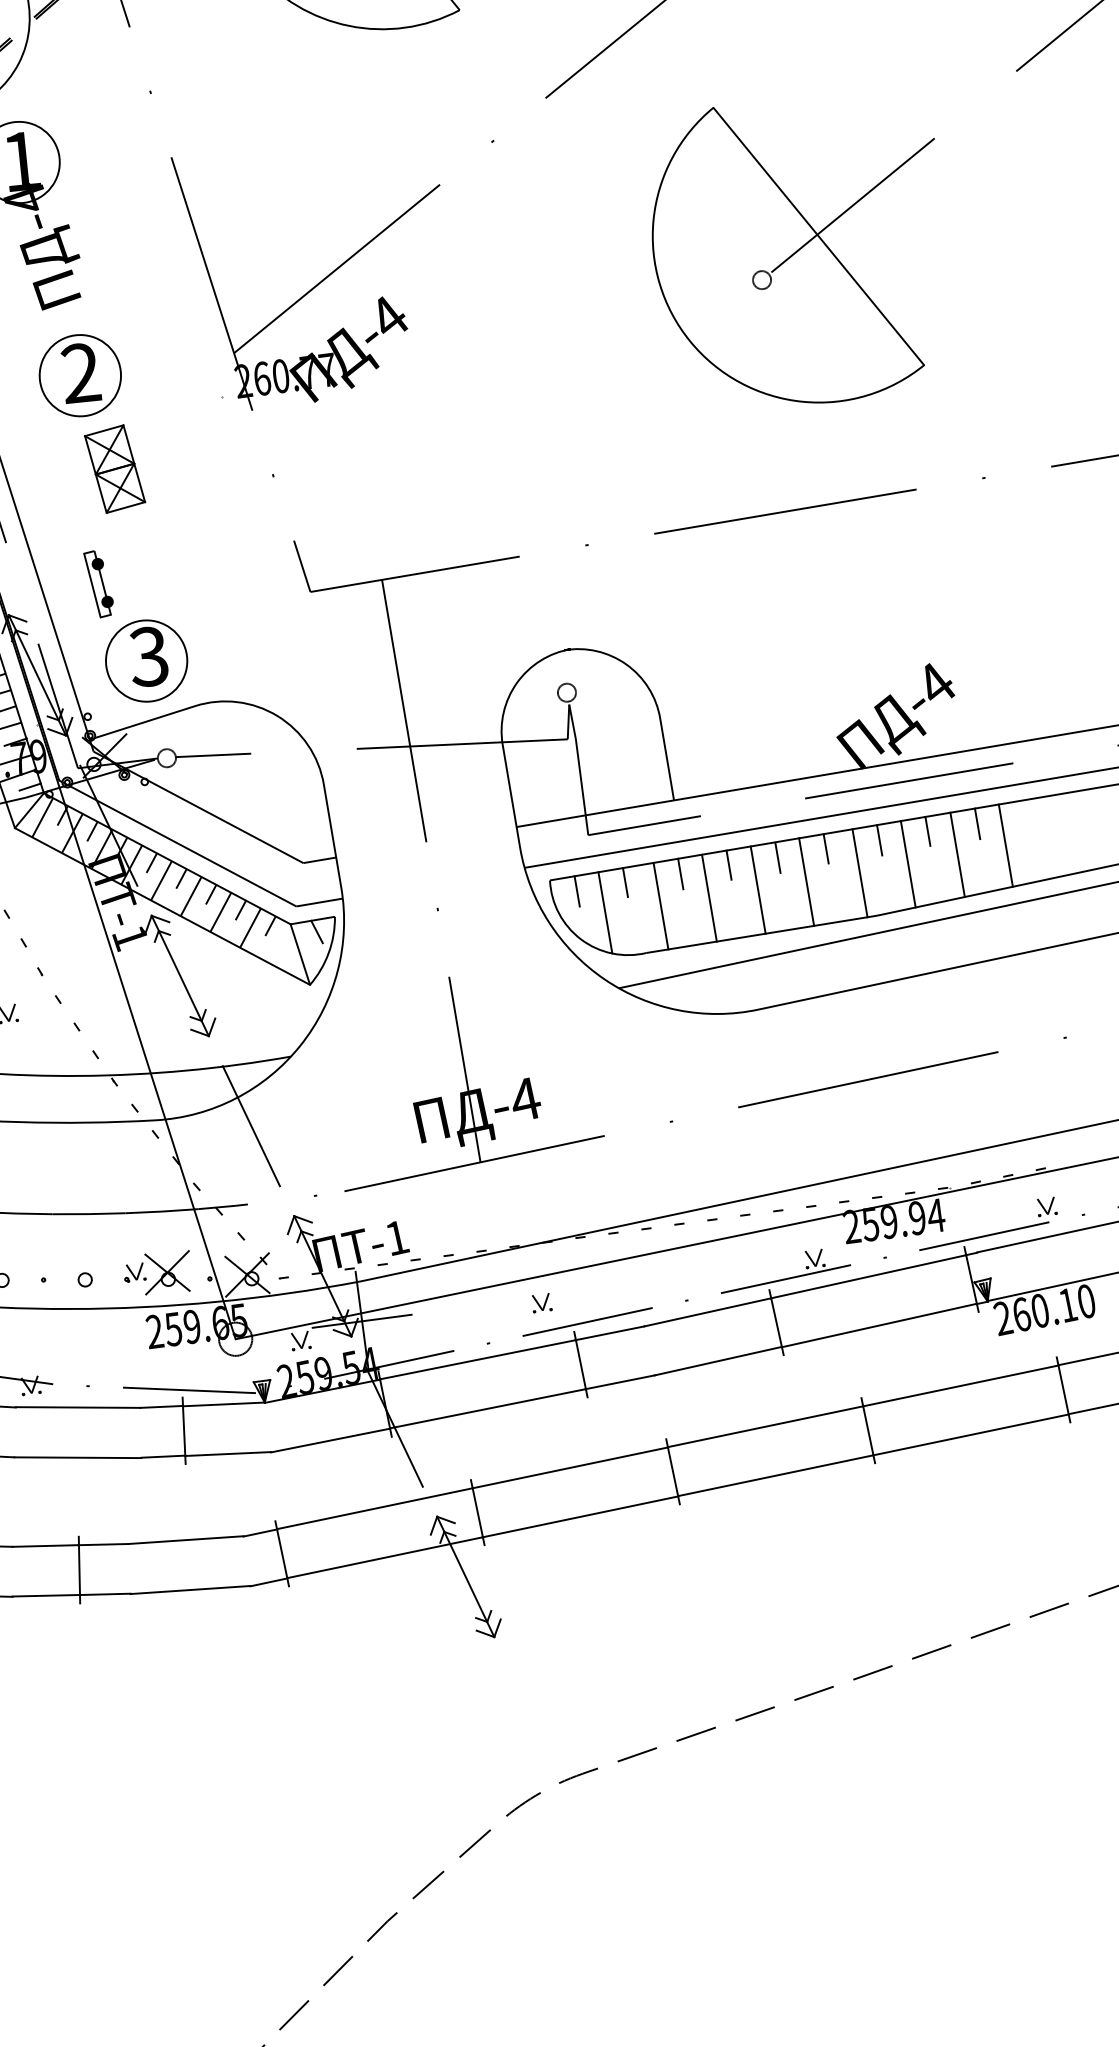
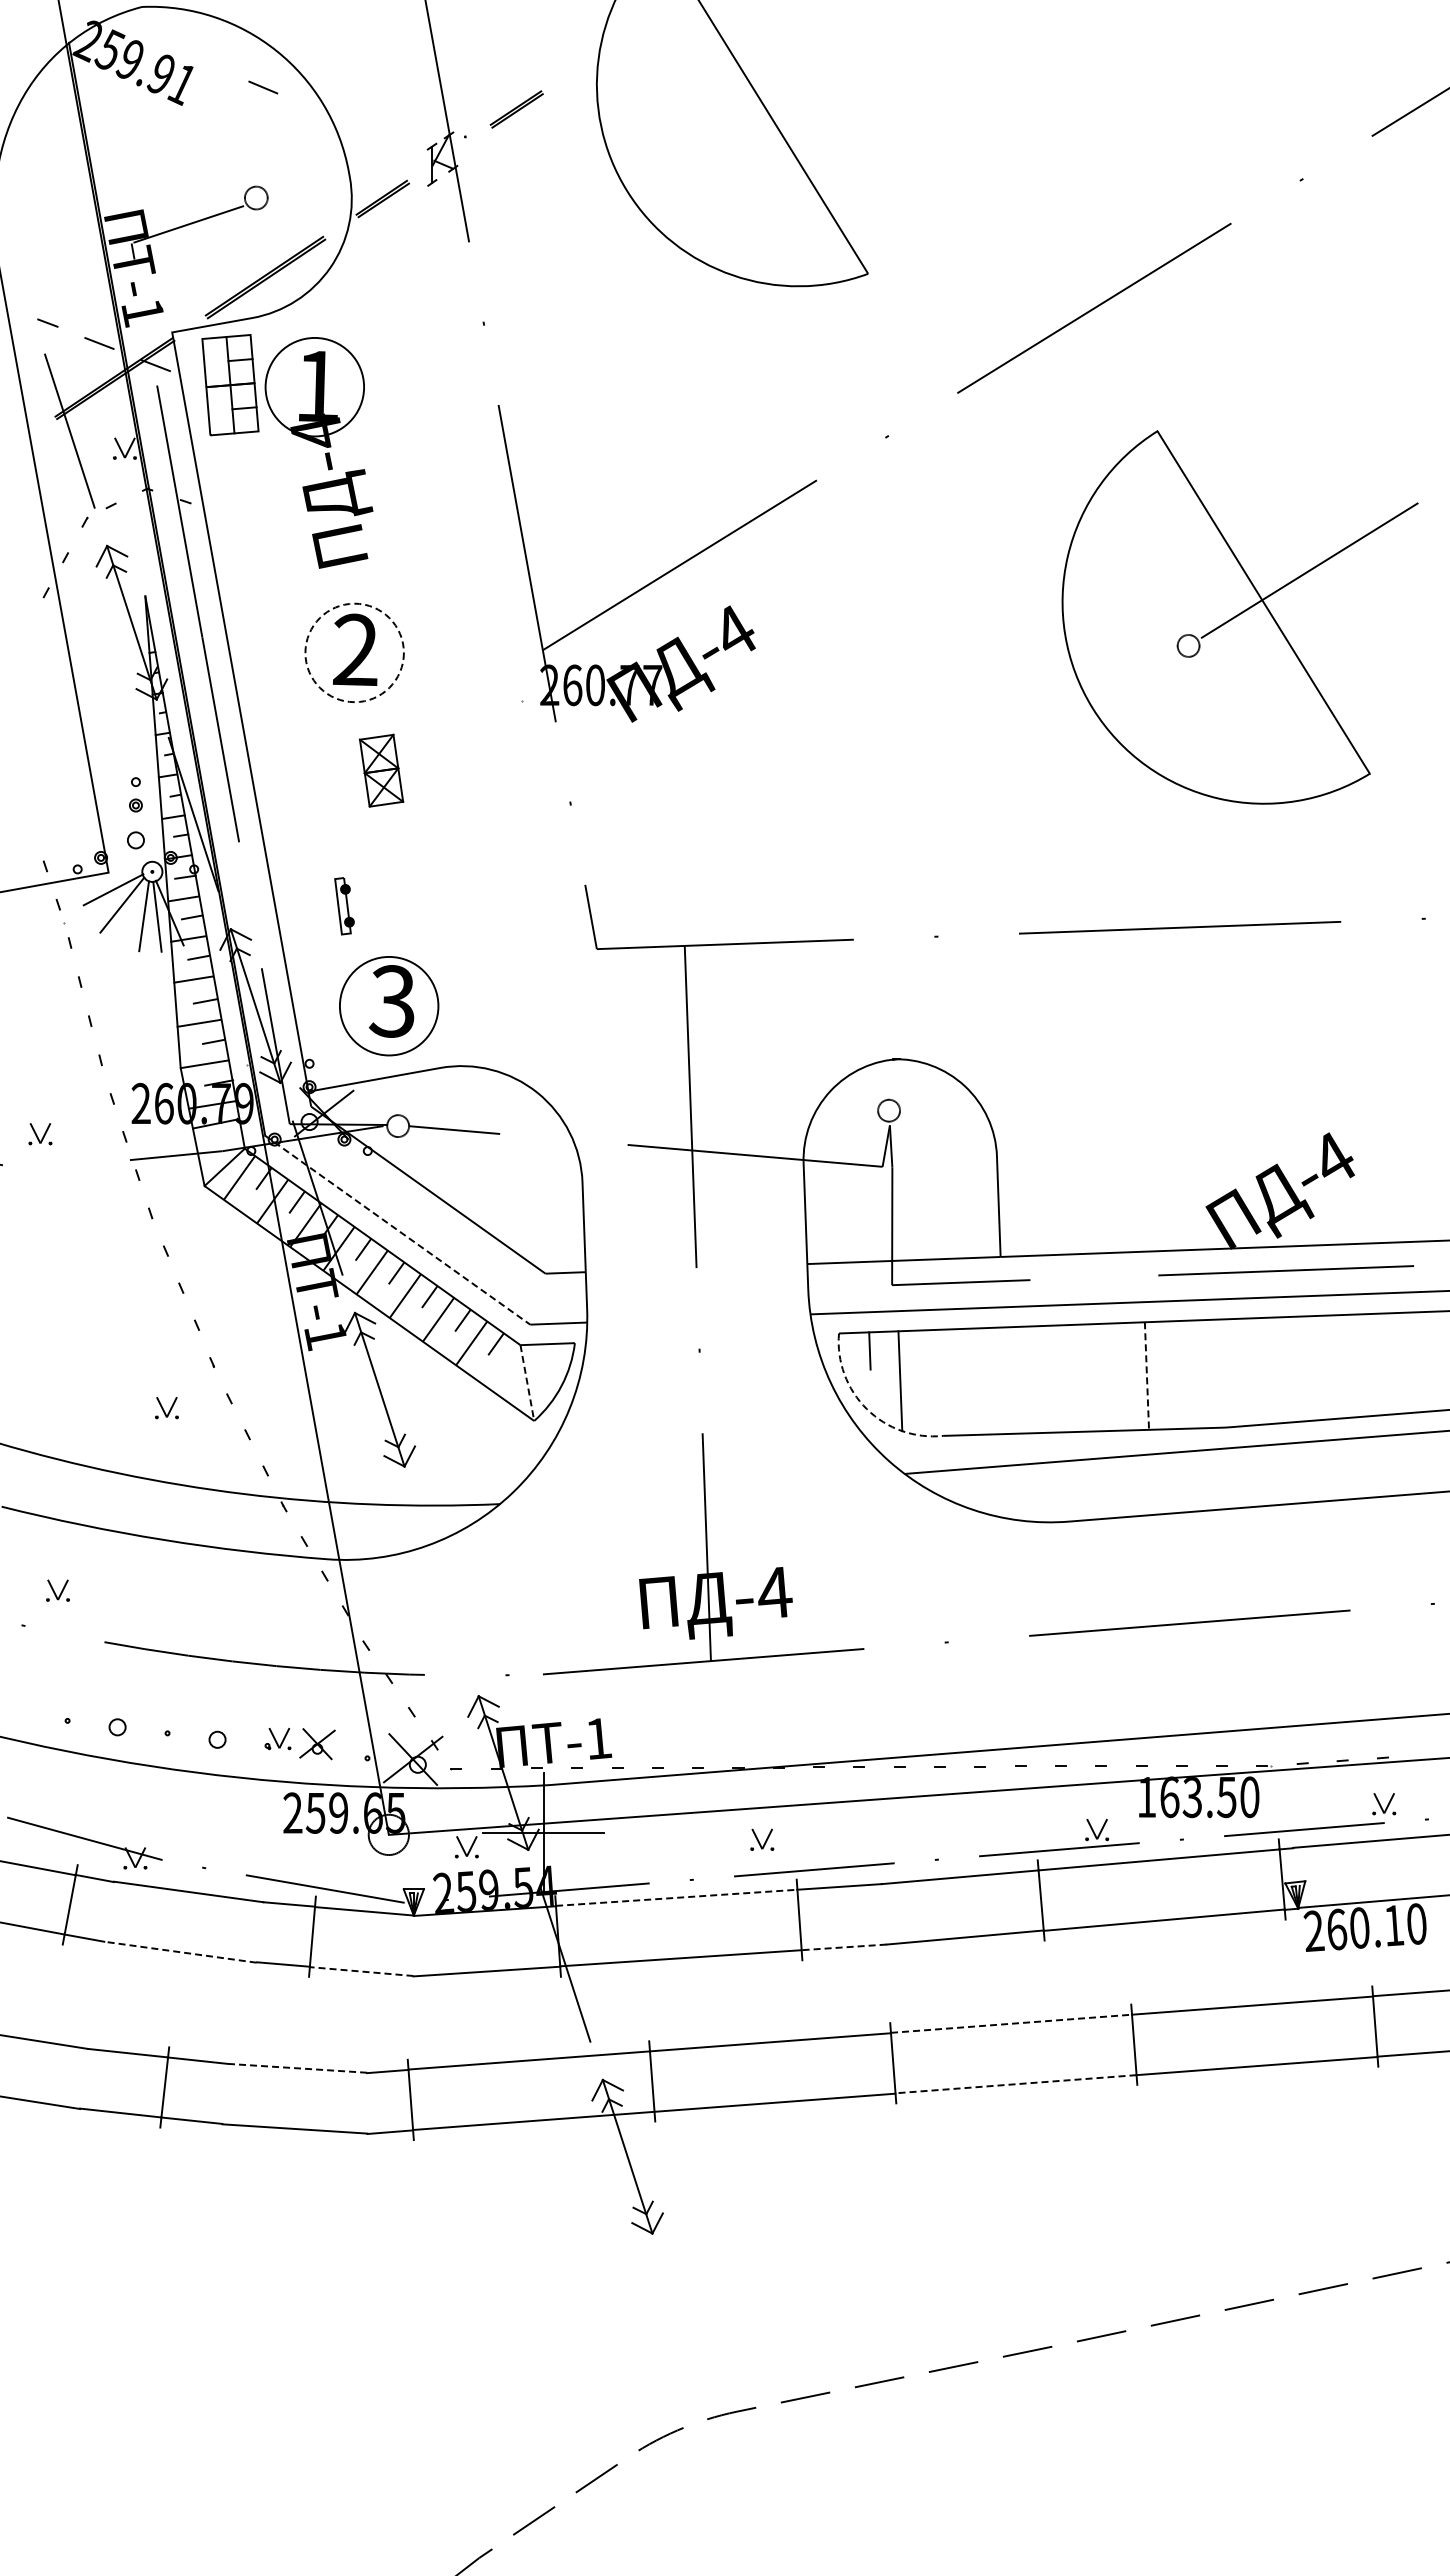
circle: (80, 375) -> (354, 652), solid -> dashed
part: (114, 469) -> (381, 770), size x0.7
part: (99, 584) -> (344, 906), size x0.7
line: (30, 786) -> (229, 1138), removed
line: (977, 823) -> (1361, 1332), removed
line: (927, 831) -> (1300, 1334), removed
line: (879, 840) -> (1241, 1337), removed
line: (177, 843) -> (397, 1230), solid -> dashed
line: (1005, 845) -> (1391, 1363), removed
line: (826, 849) -> (1175, 1339), removed
line: (957, 855) -> (1332, 1367), removed
line: (777, 857) -> (1116, 1341), removed
line: (907, 864) -> (1271, 1370), removed
line: (729, 865) -> (1056, 1343), removed
line: (859, 872) -> (1212, 1373), removed
line: (680, 874) -> (996, 1346), removed
line: (624, 882) -> (928, 1347), removed
line: (806, 882) -> (1146, 1376), solid -> dashed
line: (758, 889) -> (1087, 1377), removed
line: (709, 897) -> (1027, 1379), removed
line: (661, 905) -> (968, 1381), removed
line: (316, 931) -> (550, 1358), removed
arc: (580, 939) -> (866, 1409), solid -> dashed
line: (300, 954) -> (527, 1383), solid -> dashed
line: (251, 1126) -> (441, 1581), removed
text: (894, 1221) -> (1198, 1797), 259.94 -> 163.50
part: (167, 1272) -> (317, 1743), size x0.6
line: (477, 1359) -> (676, 1897), solid -> dashed
line: (619, 1382) -> (843, 1947), solid -> dashed
line: (765, 1426) -> (1011, 2023), solid -> dashed
line: (228, 1453) -> (361, 1971), solid -> dashed
line: (77, 1457) -> (180, 1952), solid -> dashed
line: (775, 1476) -> (1015, 2084), solid -> dashed
line: (186, 1540) -> (297, 2068), solid -> dashed

